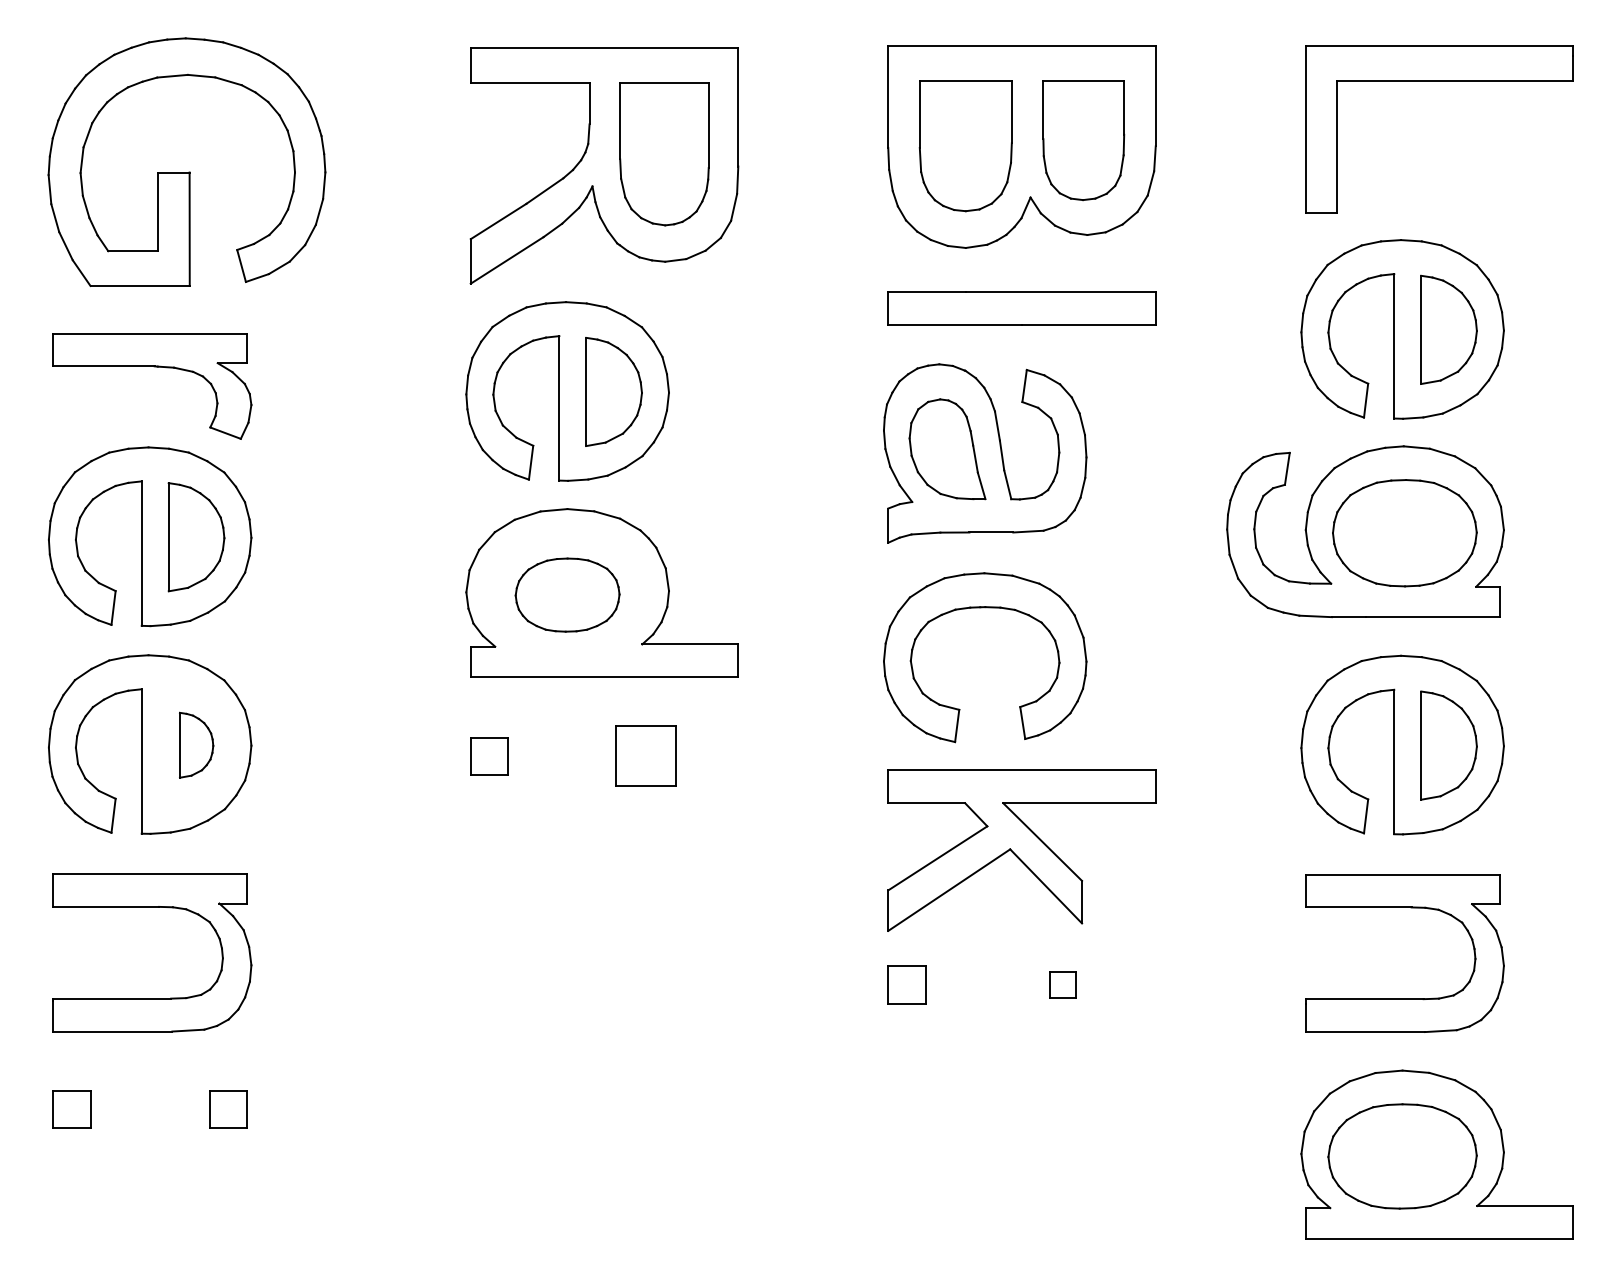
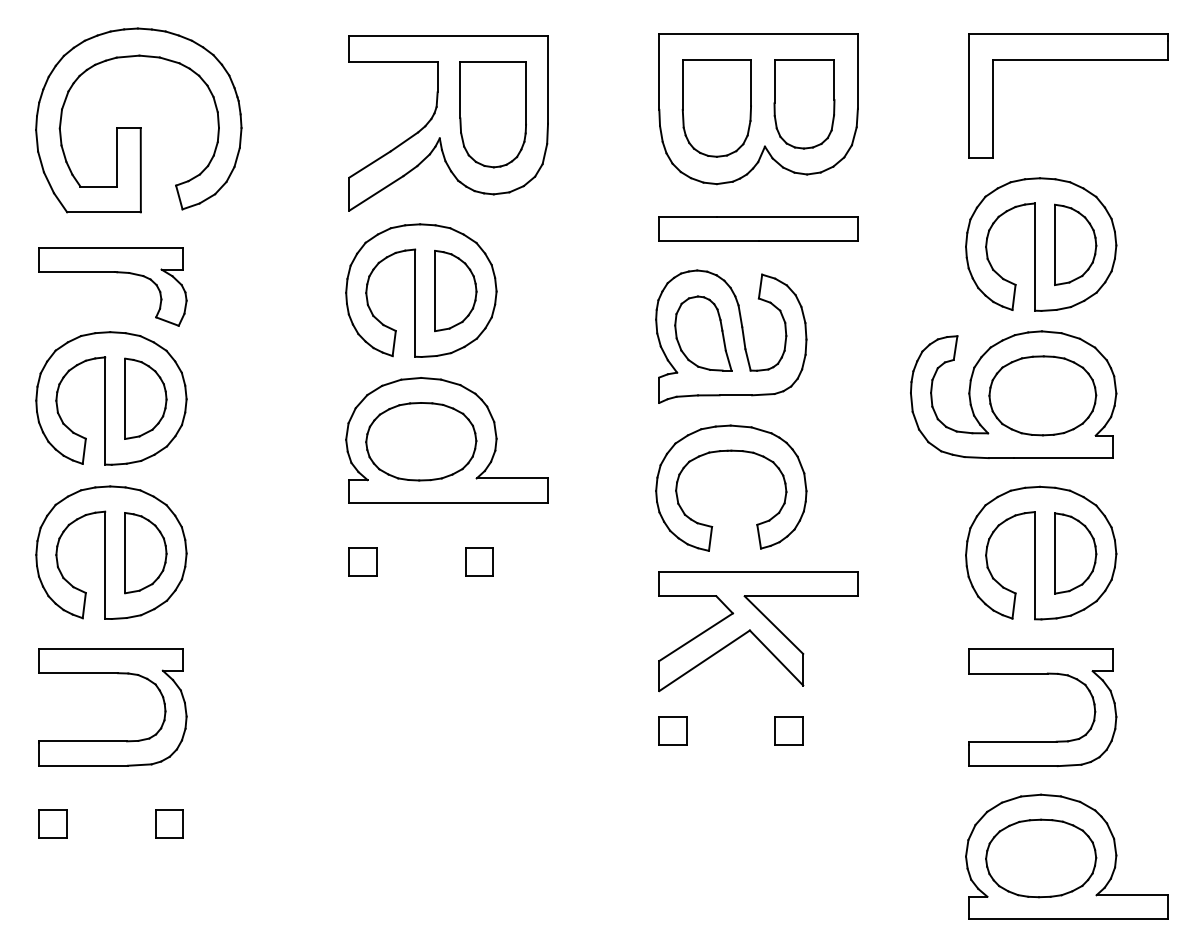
part: (567, 594) -> (421, 441), size x1.43
part: (196, 745) -> (145, 553), size x1.67
part: (645, 756) -> (479, 561), size x0.62
part: (1062, 984) -> (788, 730), size x1.43

